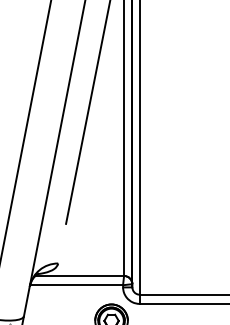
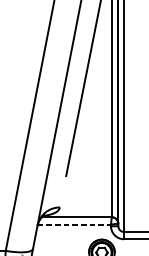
line: (76, 285) -> (74, 224), solid -> dashed

